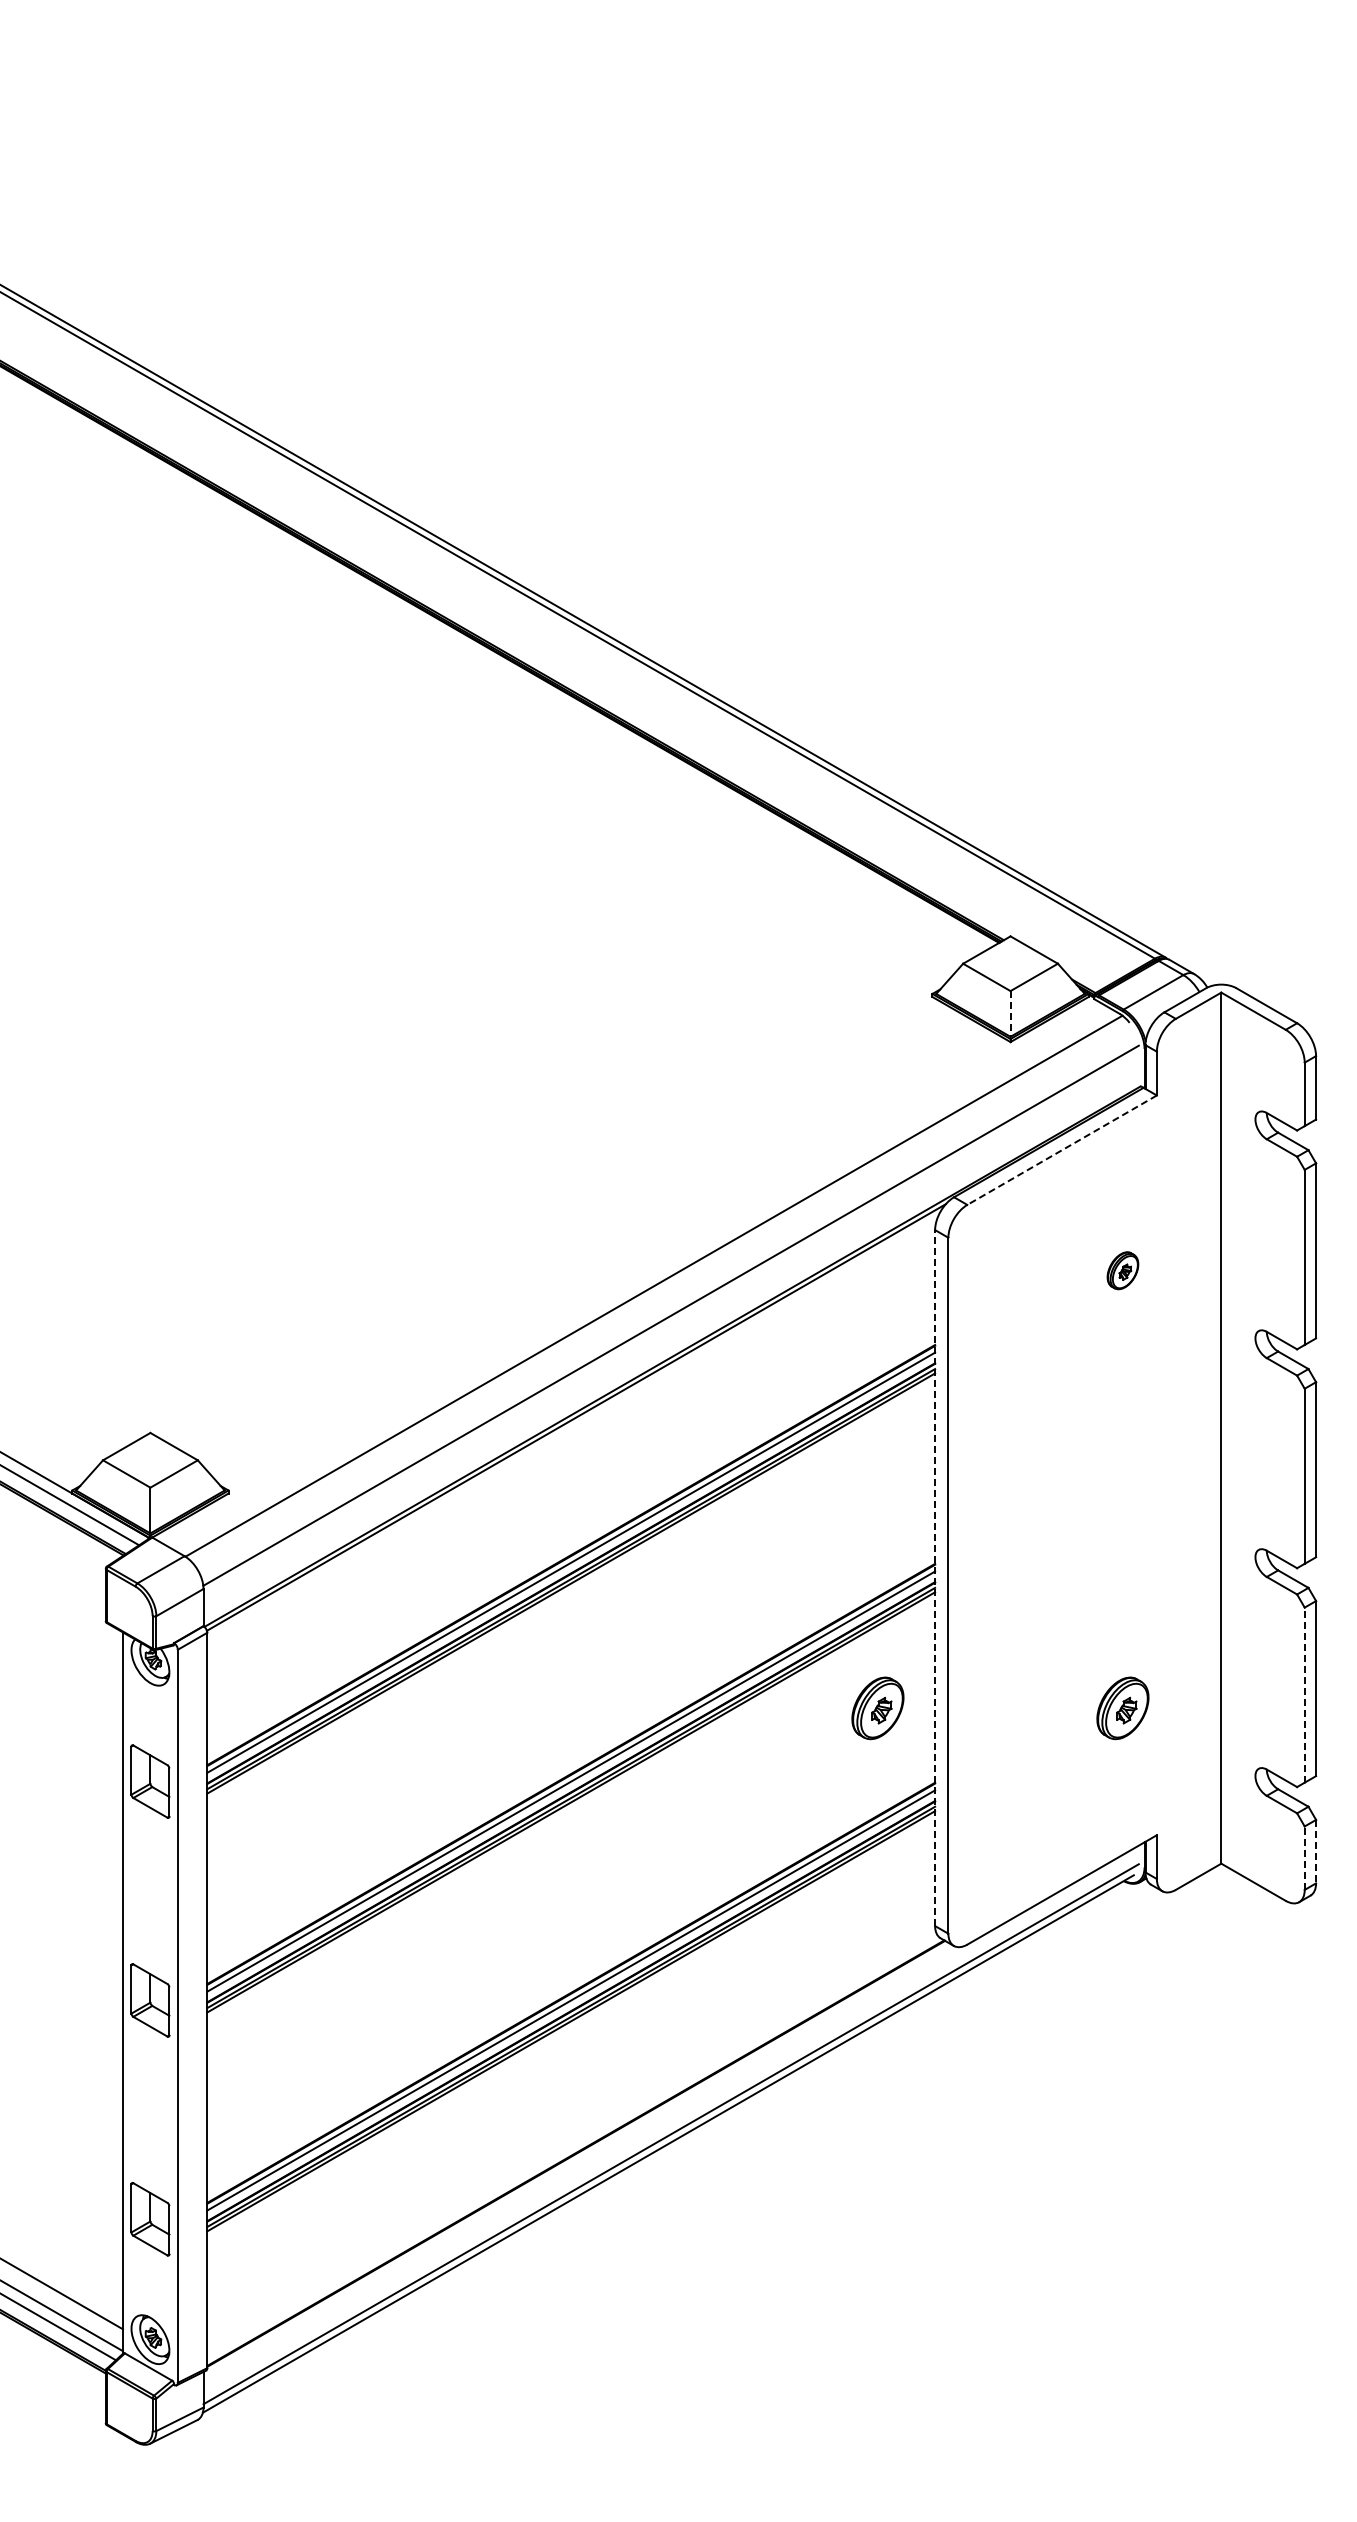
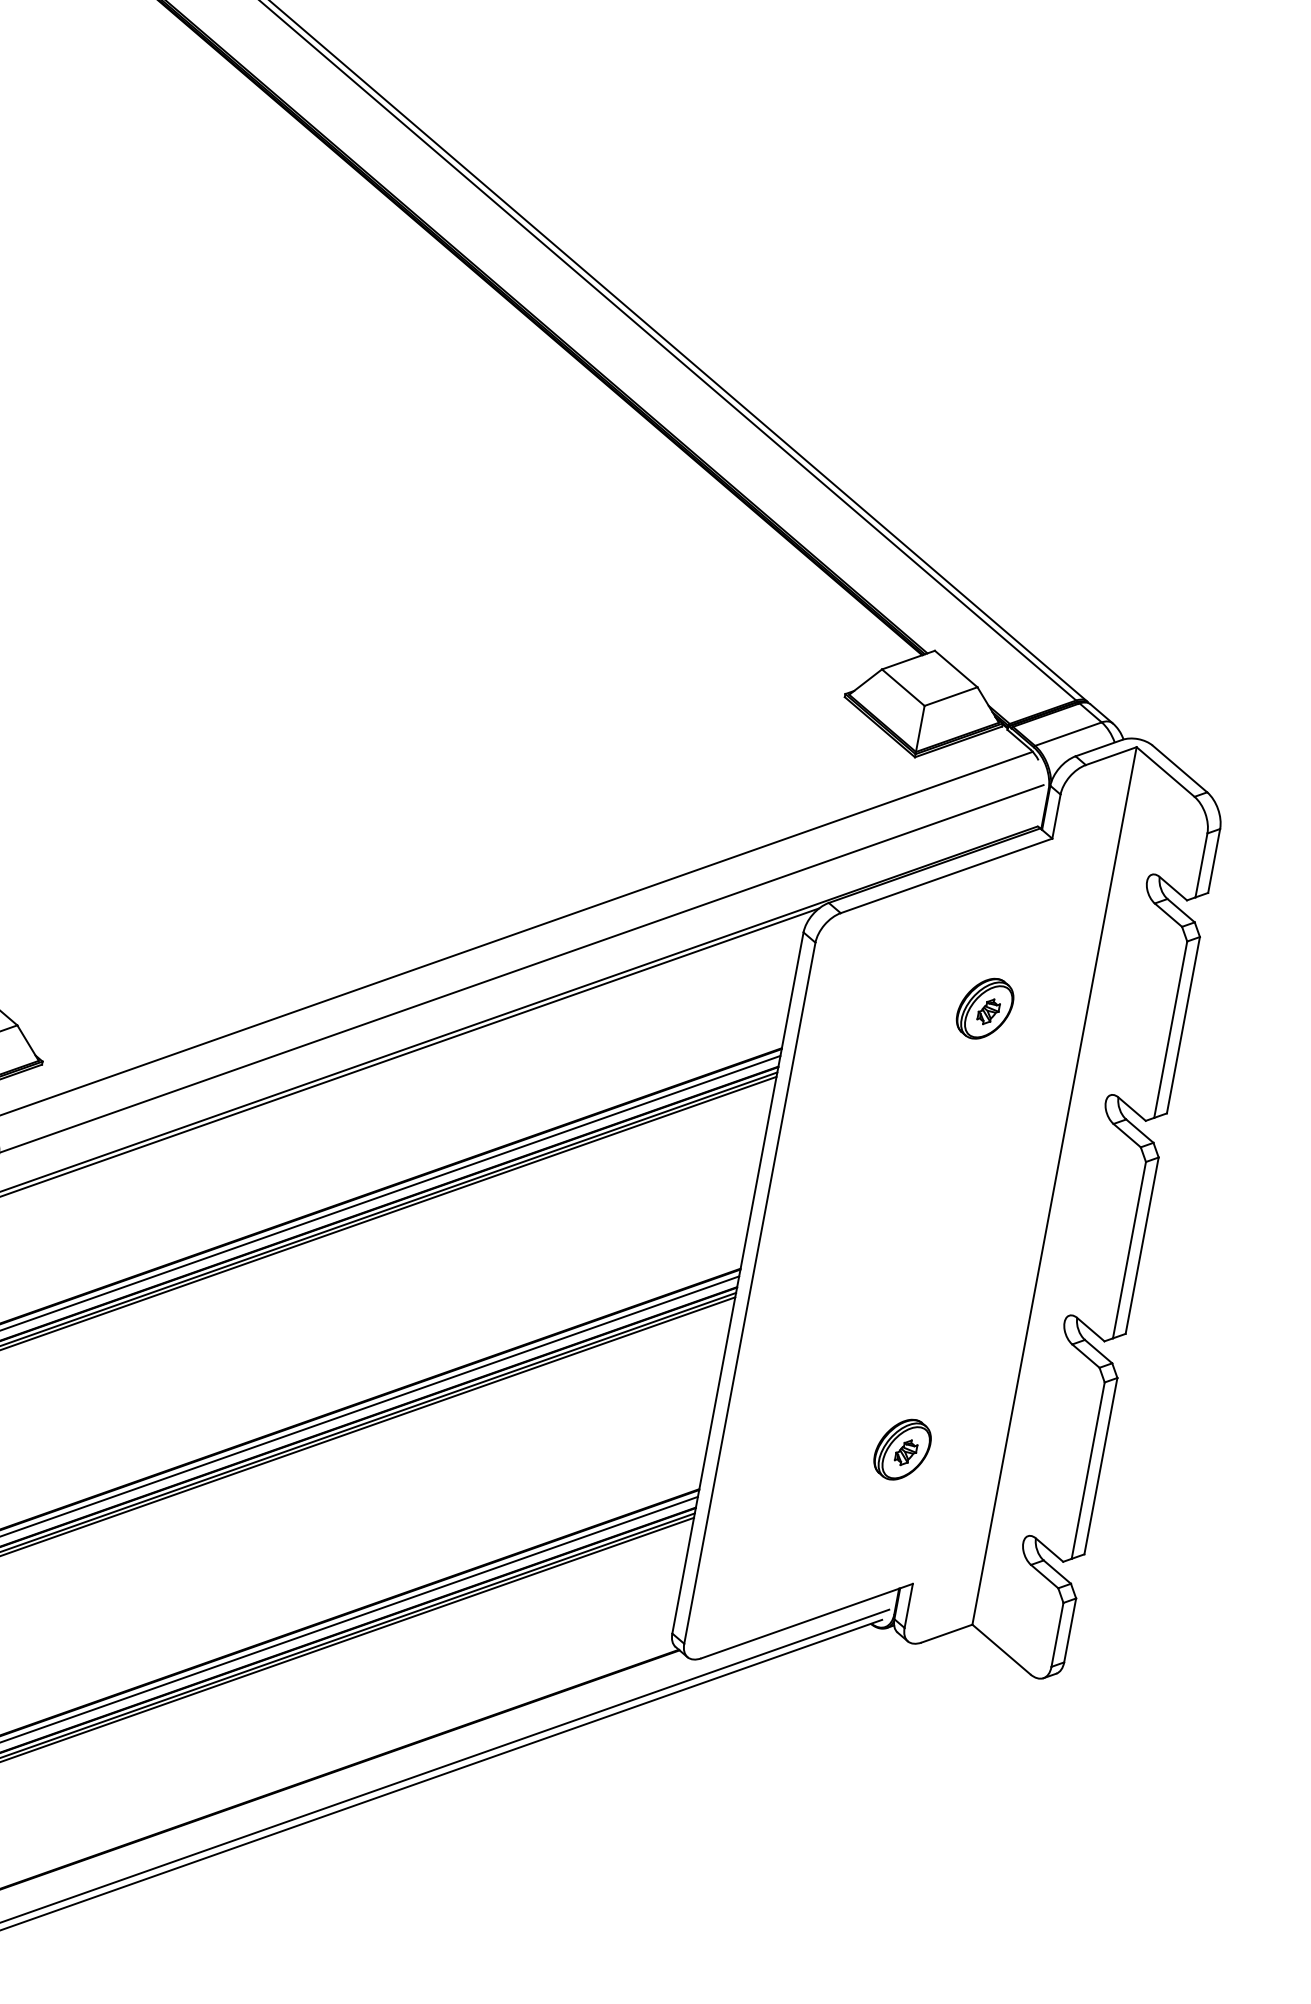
line: (1010, 1013) -> (920, 728), dashed -> solid
line: (1061, 1150) -> (945, 876), dashed -> solid
part: (1122, 1270) -> (984, 1008), size x1.67
line: (935, 1578) -> (738, 1283), dashed -> solid
line: (1304, 1695) -> (1087, 1470), dashed -> solid
part: (877, 1708) -> (655, 1403), removed
line: (1316, 1851) -> (1070, 1630), dashed -> solid
line: (1304, 1858) -> (1057, 1635), dashed -> solid

